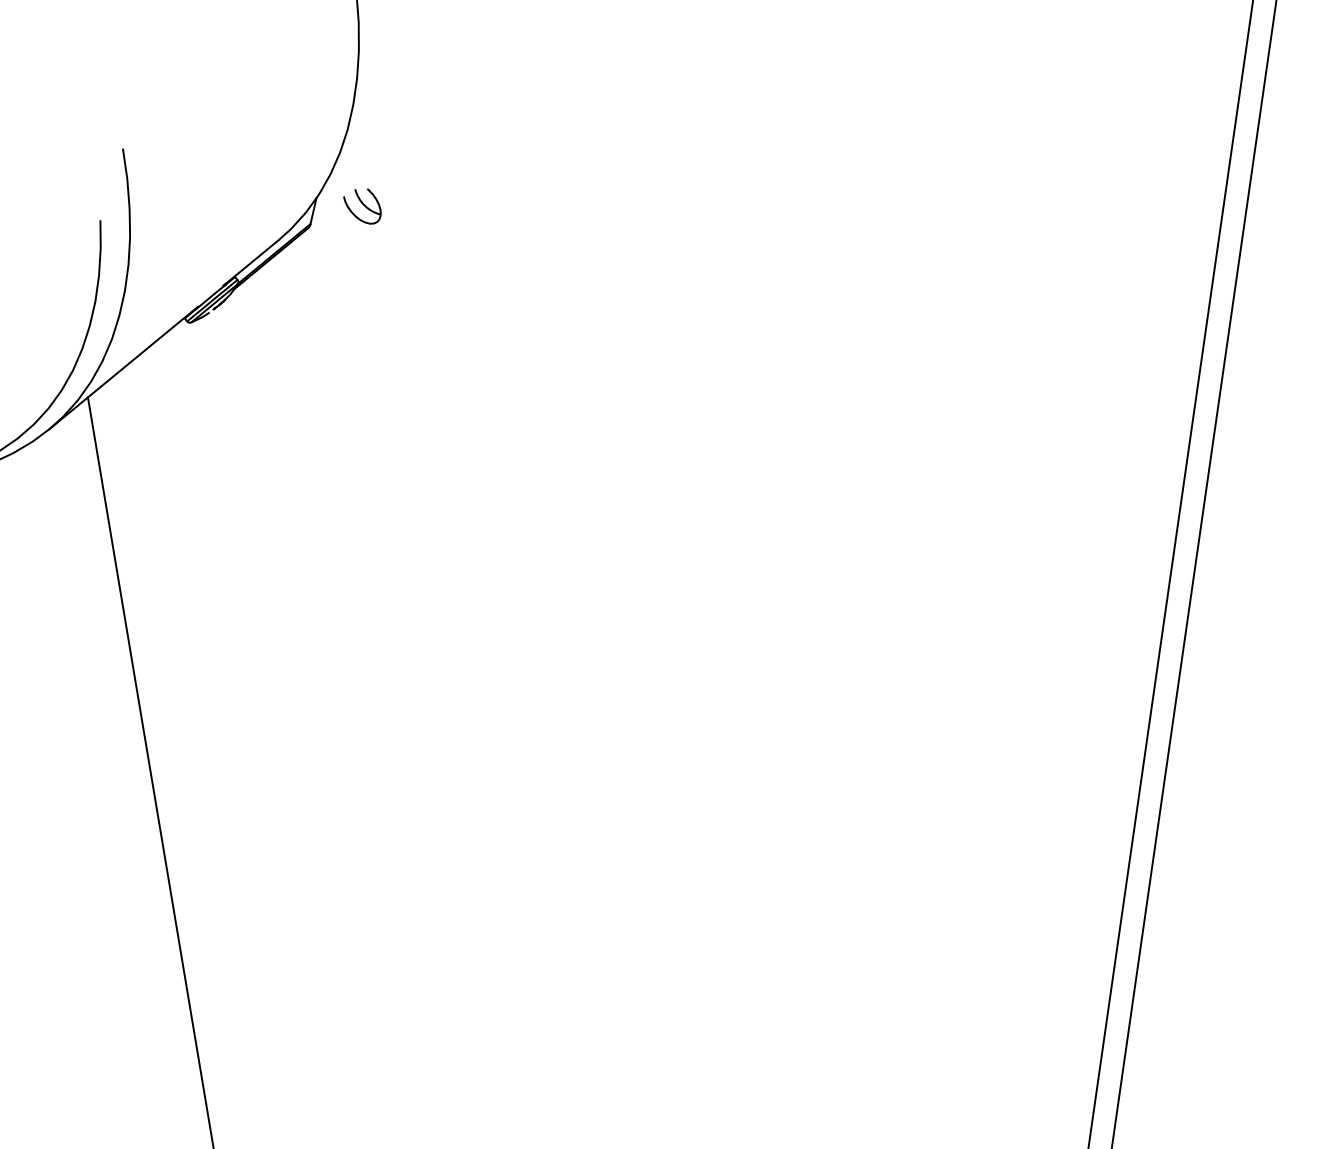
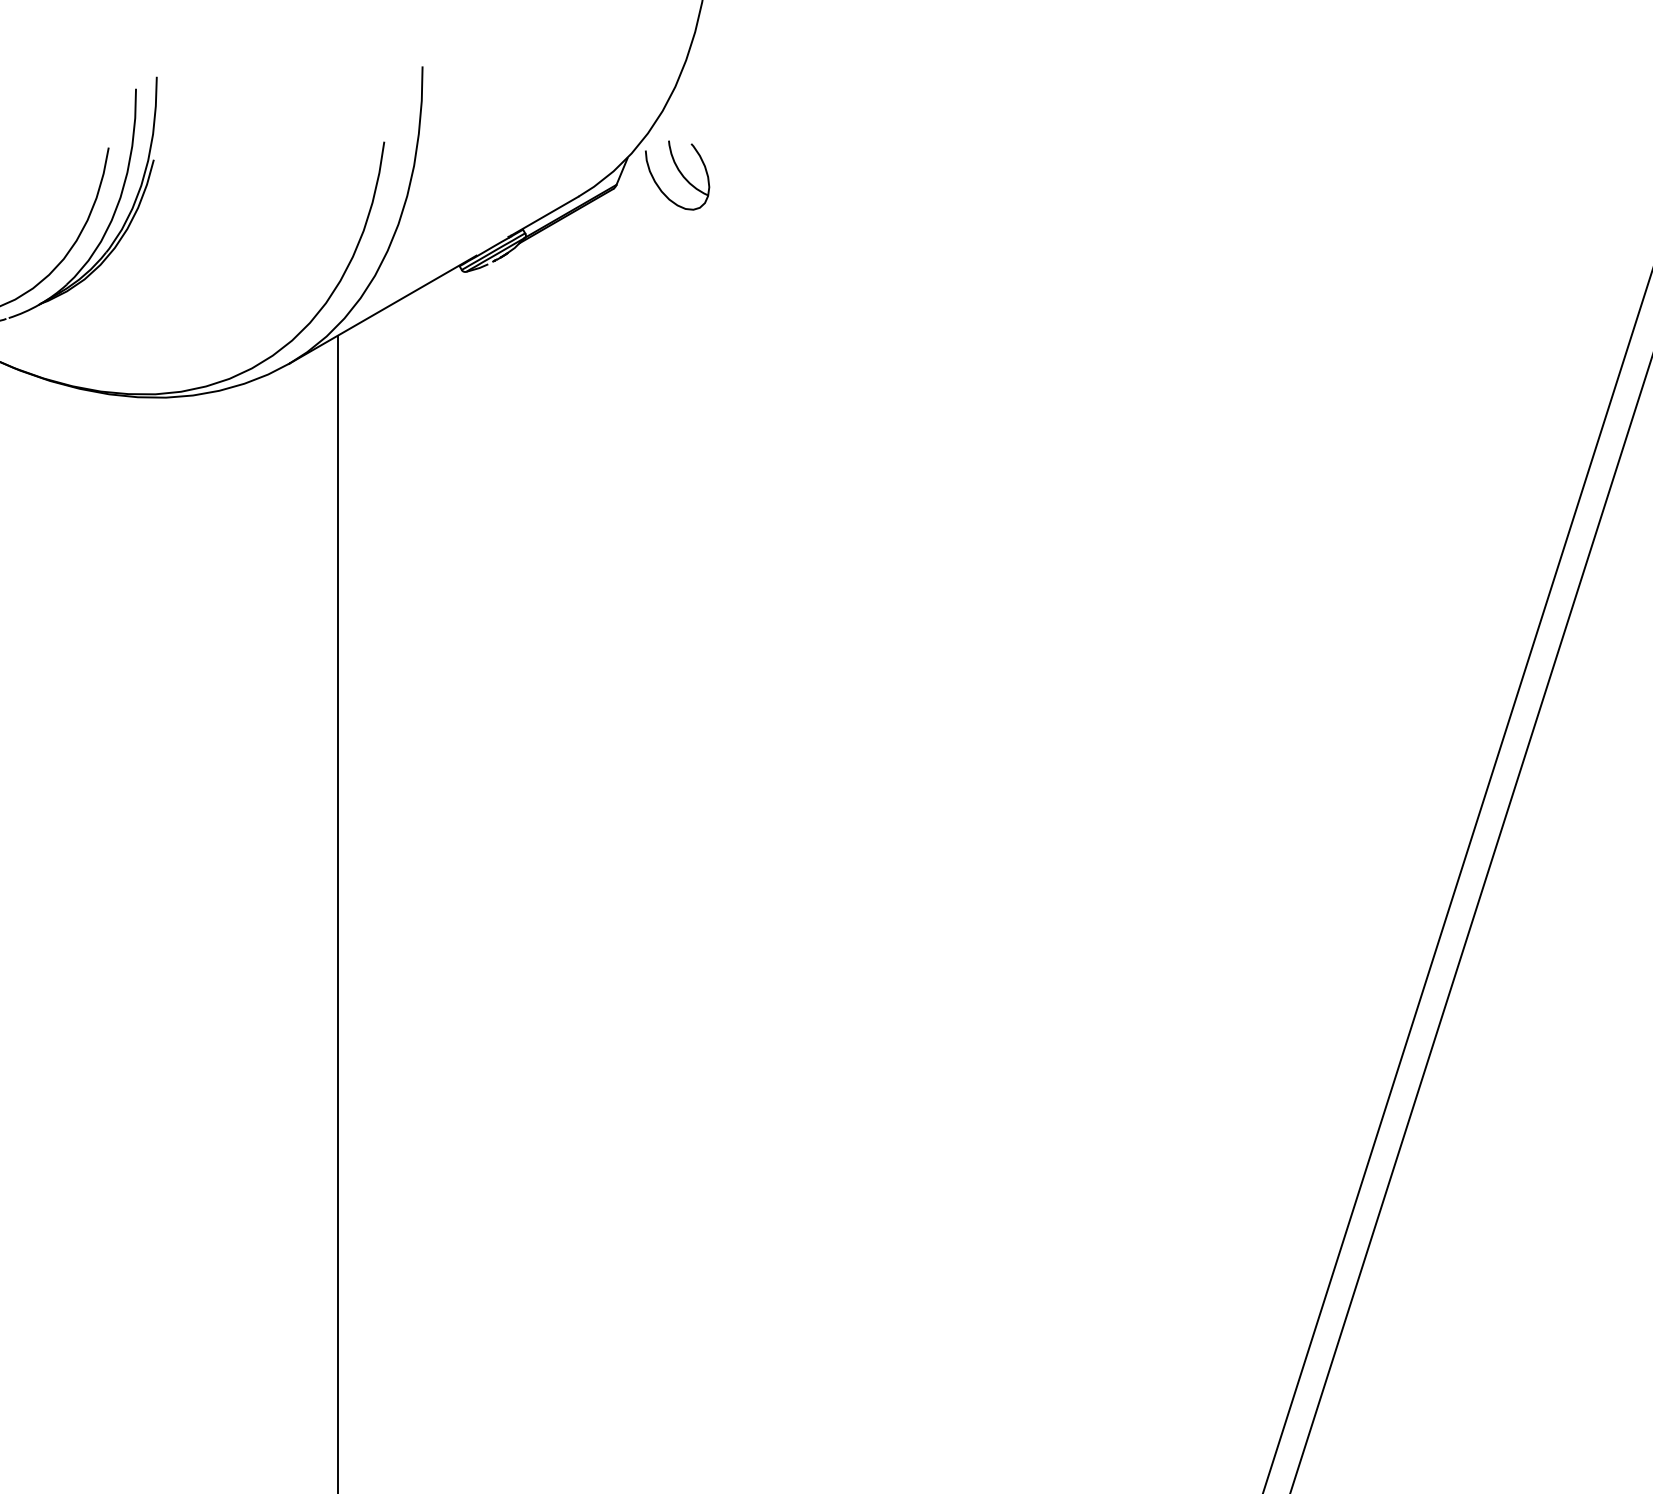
part: (362, 206) -> (677, 175), size x1.67

